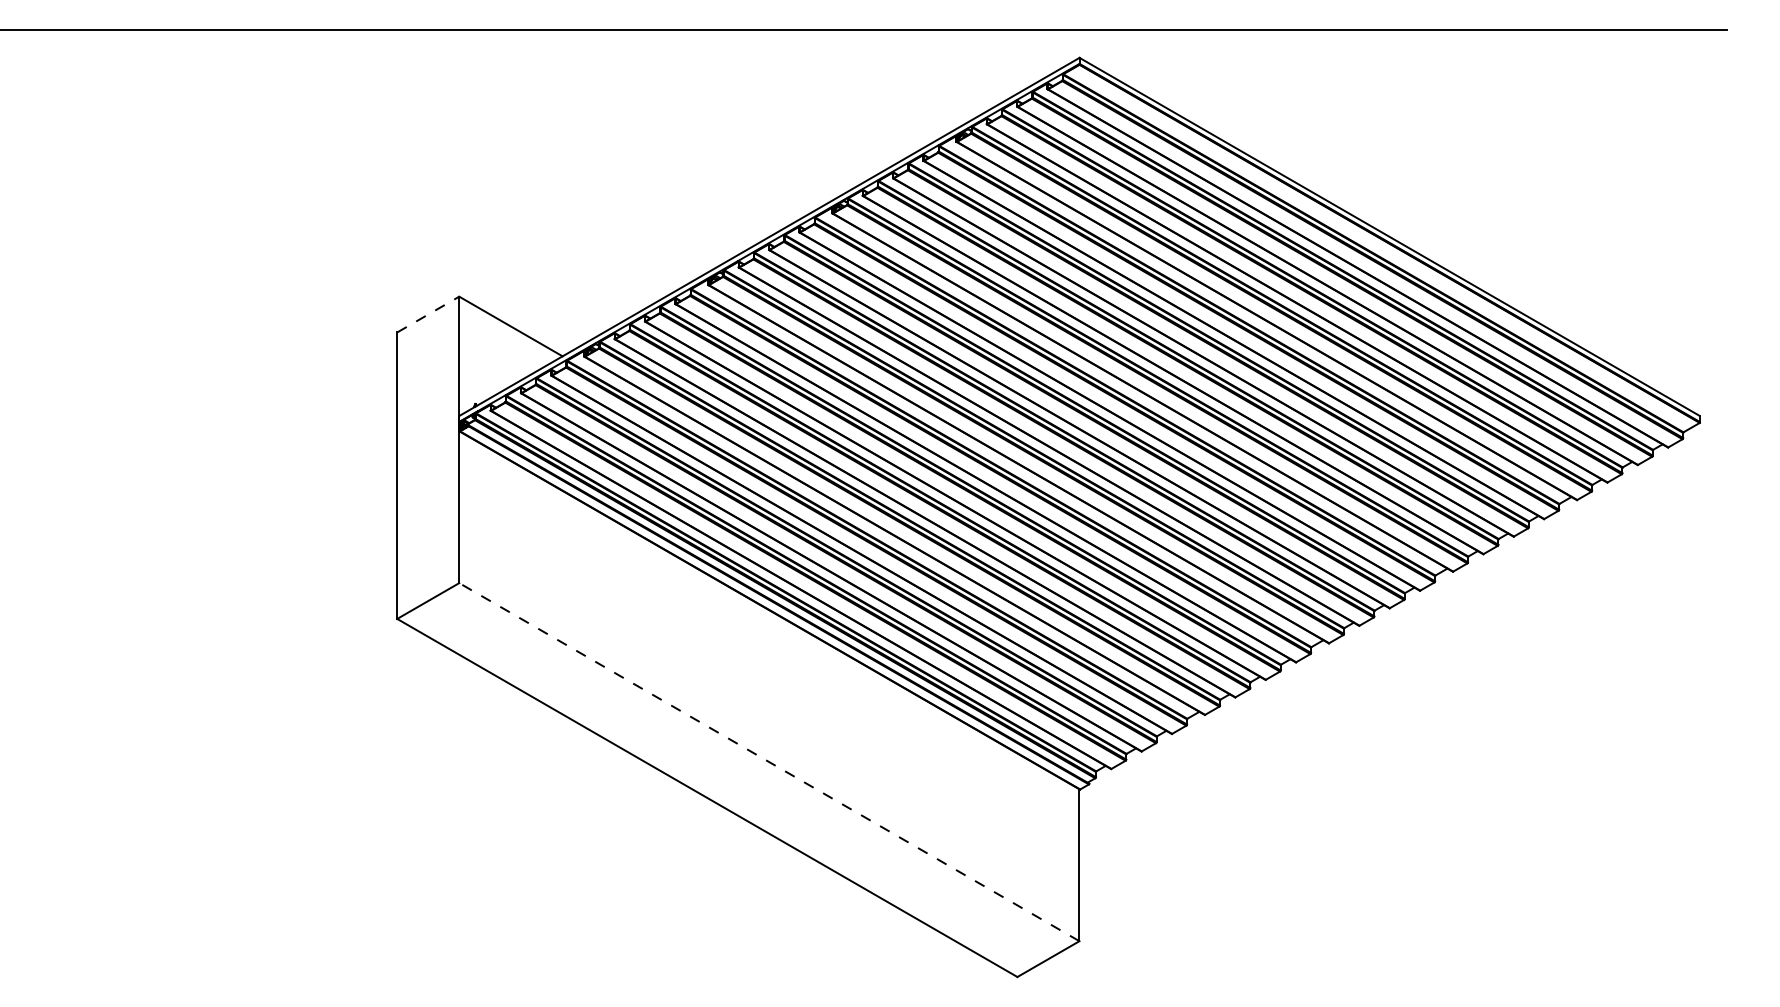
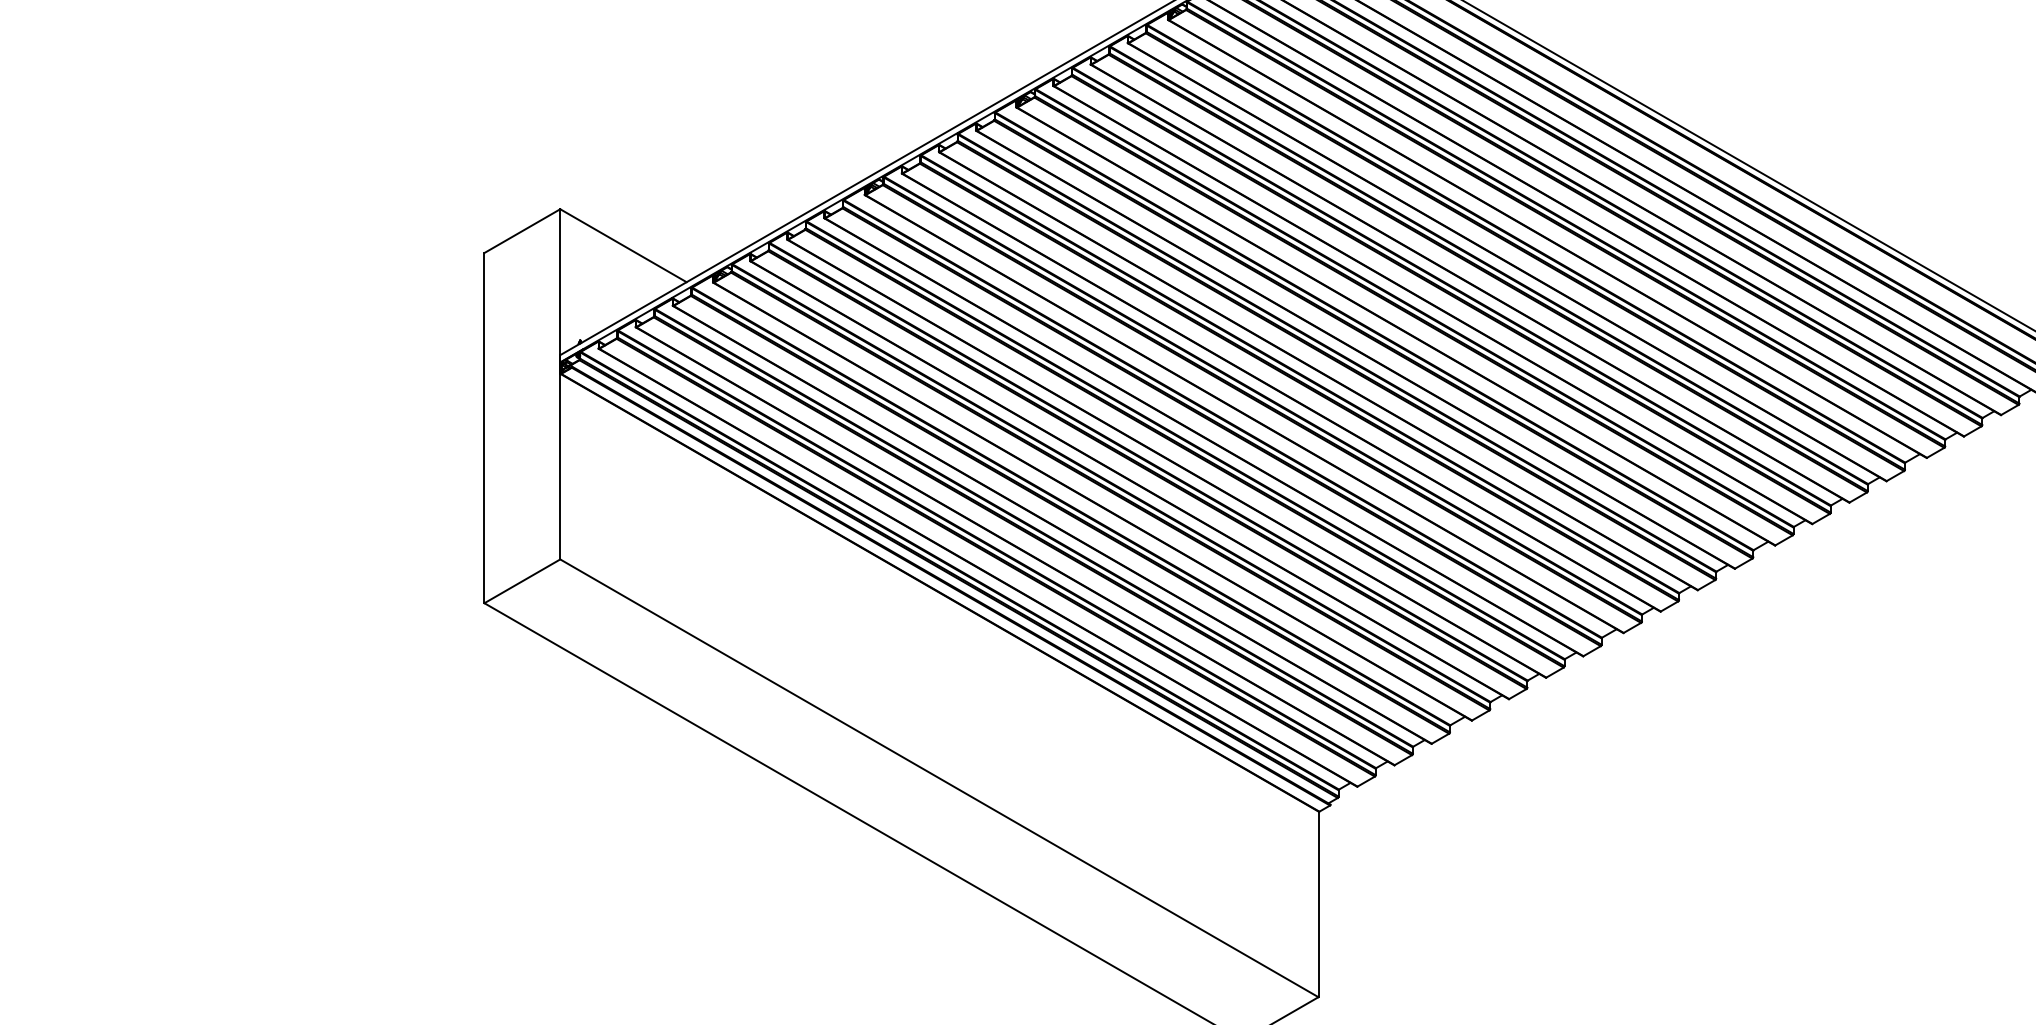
line: (428, 314) -> (522, 231), dashed -> solid
line: (768, 761) -> (938, 777), dashed -> solid

